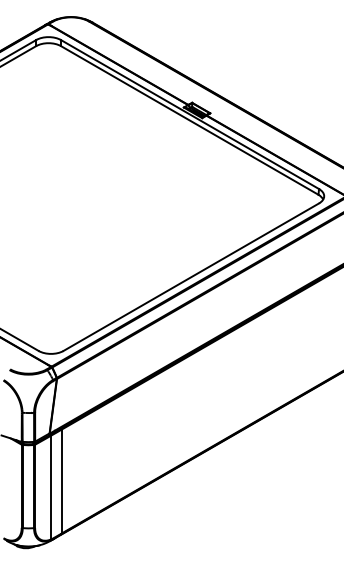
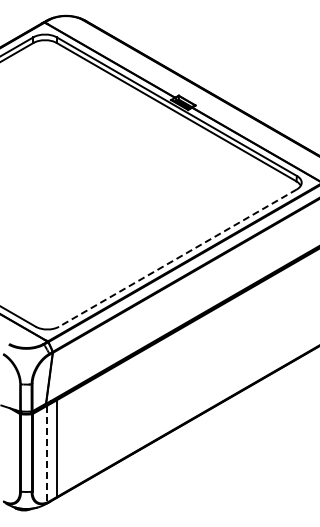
line: (190, 277) -> (177, 258), solid -> dashed
line: (50, 488) -> (46, 454), solid -> dashed

